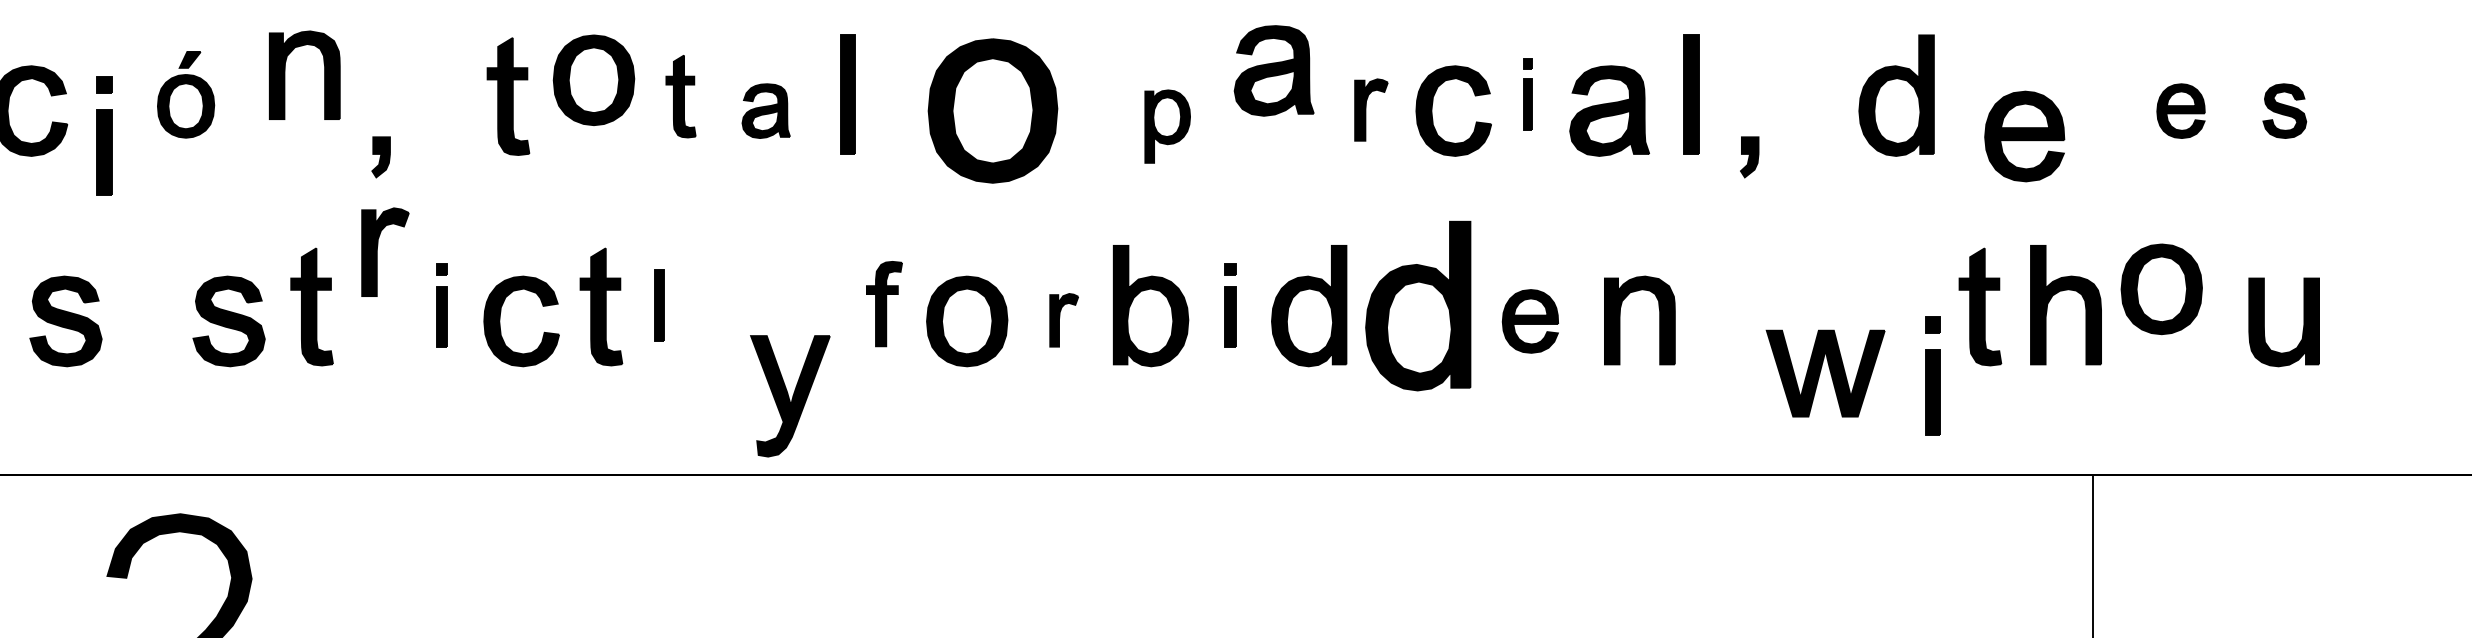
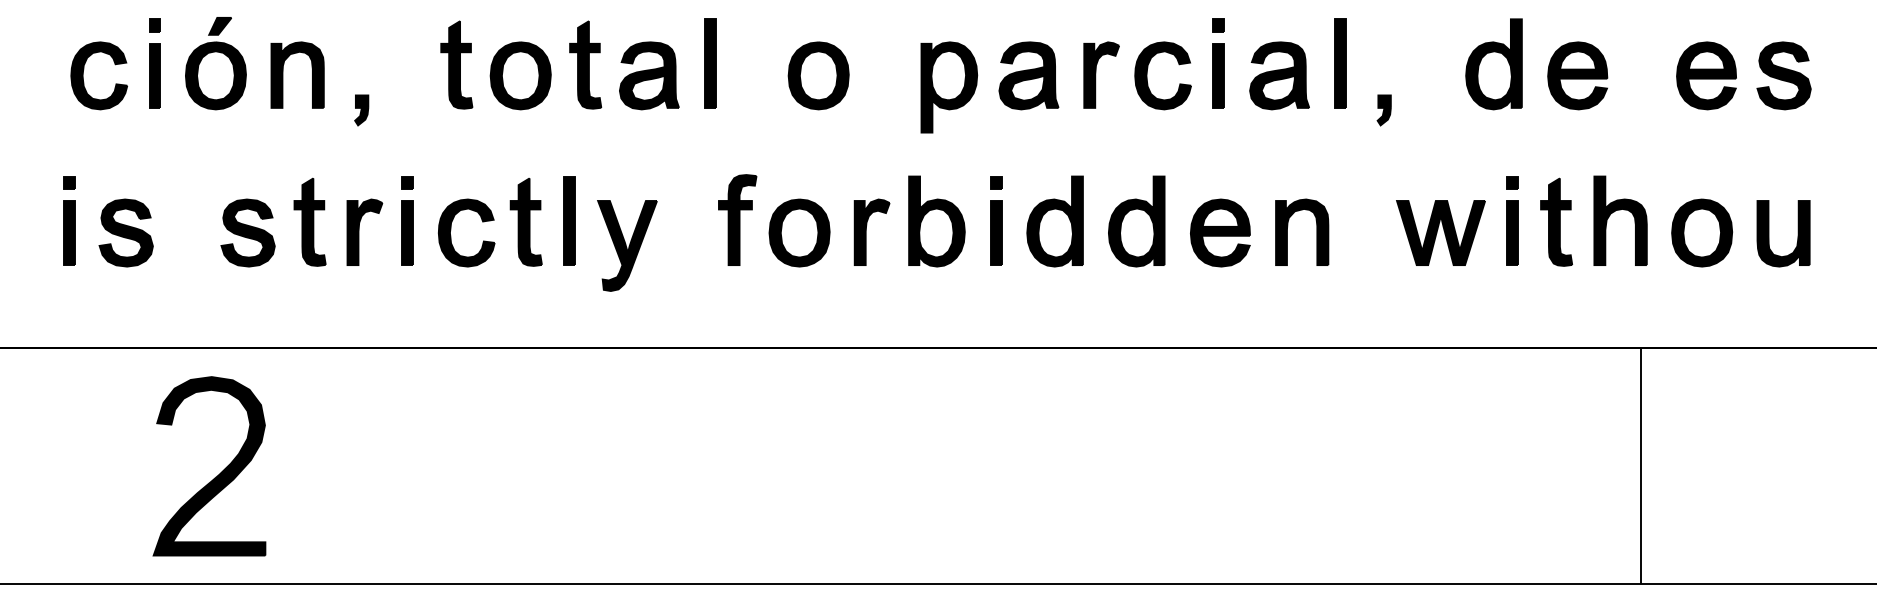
part: (1273, 70) -> (1028, 75), moved
part: (285, 74) -> (283, 74), moved
part: (593, 79) -> (520, 75), moved
part: (185, 94) -> (215, 63), size x1.43
part: (1527, 94) -> (1218, 63), size x1.67
part: (680, 95) -> (585, 64), size x1.43
part: (1371, 109) -> (1101, 74), size x1.43
part: (766, 110) -> (649, 75), size x1.67
part: (992, 110) -> (818, 75), size x0.62
part: (2181, 110) -> (1706, 75), size x1.67
part: (2284, 110) -> (1783, 75), size x1.67
part: (1167, 126) -> (949, 87), size x1.67
part: (103, 136) -> (154, 63), moved
part: (2024, 136) -> (1577, 75), moved
part: (384, 251) -> (364, 231), moved
part: (2162, 288) -> (1702, 232), moved
part: (884, 303) -> (737, 219), size x1.43
part: (442, 304) -> (407, 220), size x1.43
part: (659, 304) -> (569, 220), size x1.67
part: (1230, 304) -> (996, 220), size x1.43
part: (1418, 305) -> (1136, 221), size x0.71
part: (1063, 319) -> (871, 231), size x1.67
part: (1530, 320) -> (1220, 232), size x1.43
part: (1824, 372) -> (1440, 232), moved
part: (1933, 375) -> (1512, 220), moved
part: (790, 395) -> (627, 245), moved

